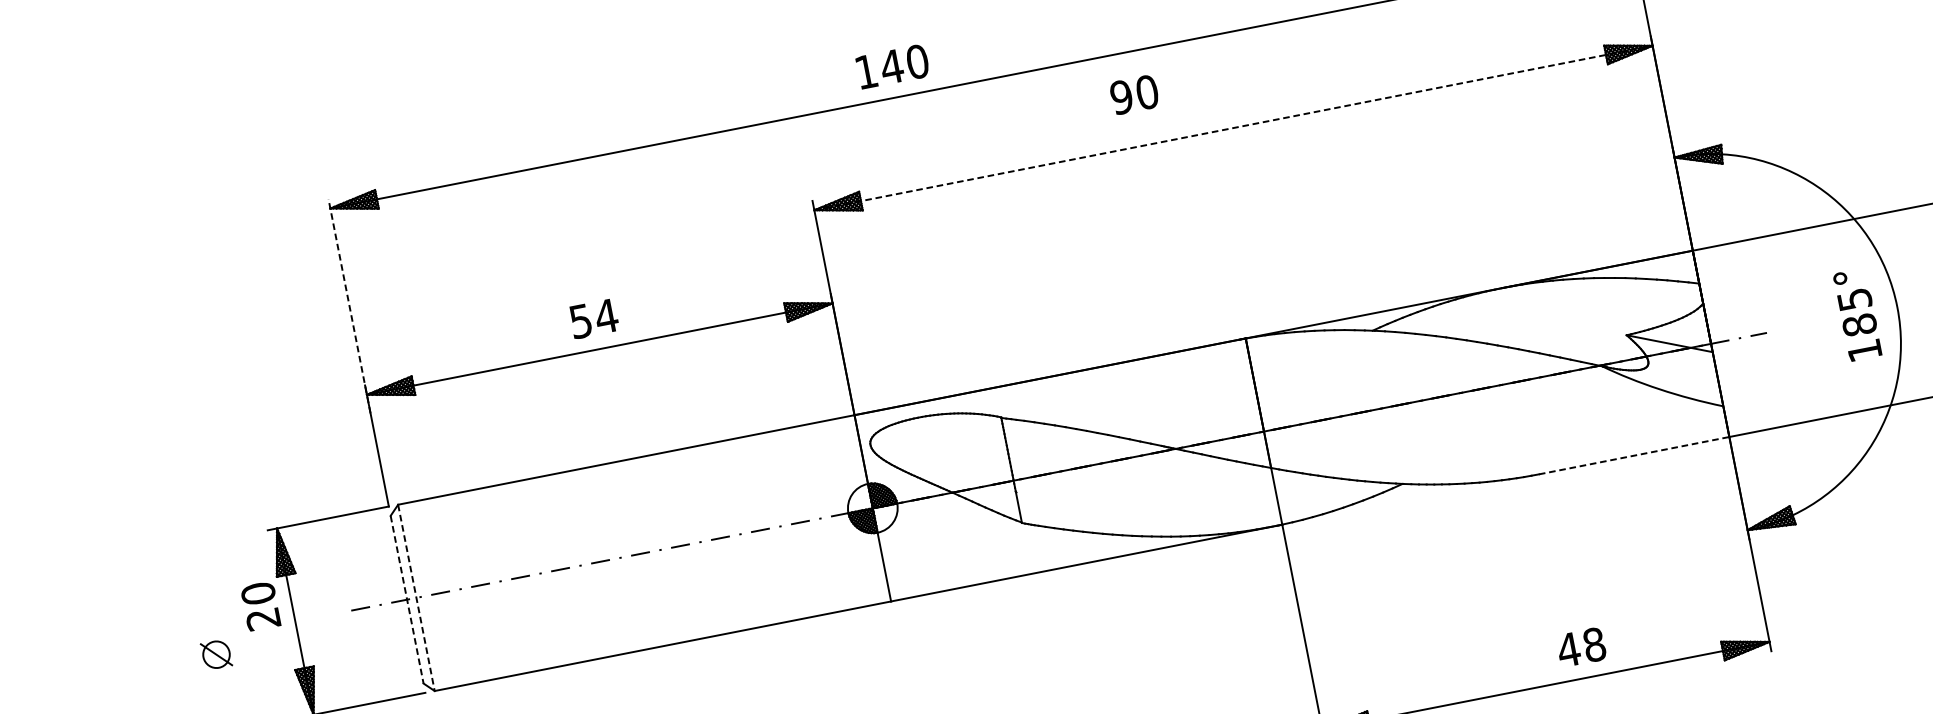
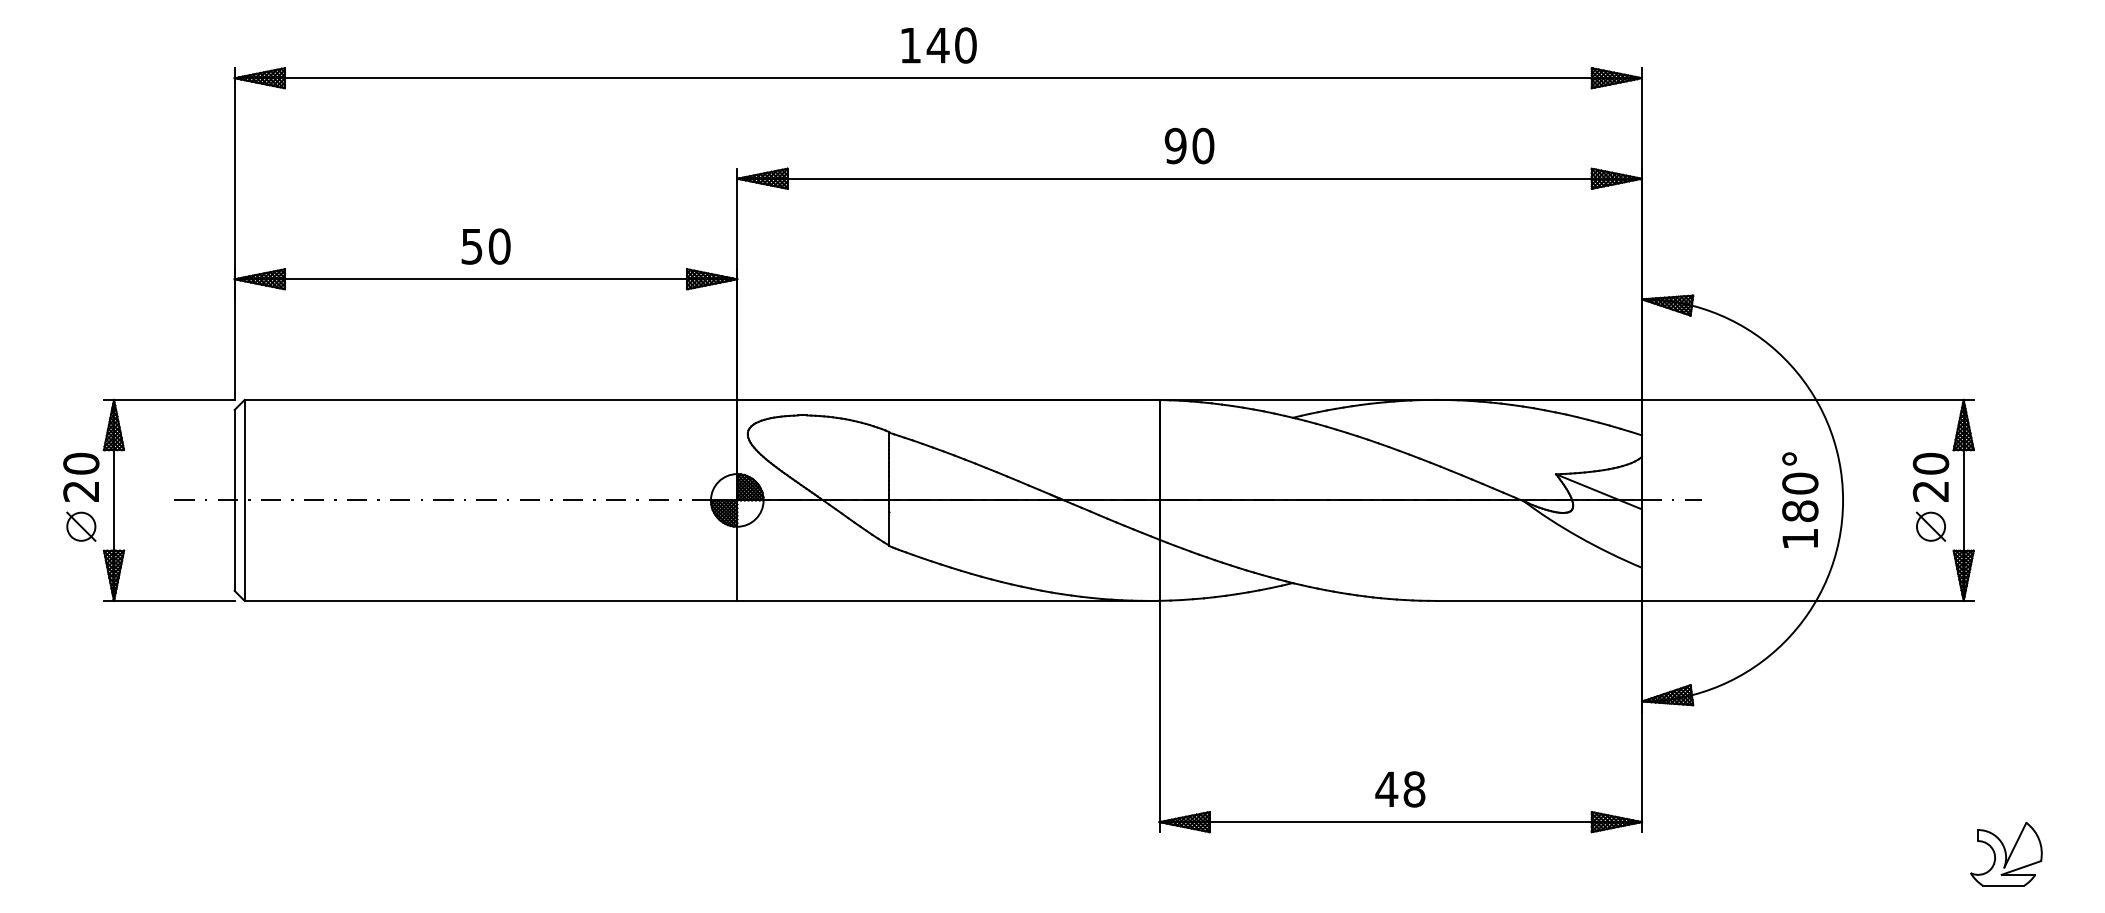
text: (892, 66) -> (938, 45), moved
text: (1134, 94) -> (1189, 145), moved
line: (1234, 127) -> (1190, 178), dashed -> solid
text: (1854, 299) -> (1800, 483), 185° -> 180°
line: (349, 306) -> (234, 183), dashed -> solid
text: (606, 316) -> (499, 246), 54 -> 50
line: (1634, 455) -> (1539, 600), dashed -> solid
line: (416, 597) -> (244, 500), dashed -> solid
line: (406, 599) -> (234, 500), dashed -> solid
text: (1581, 647) -> (1400, 789), moved
part: (216, 654) -> (81, 526), moved

